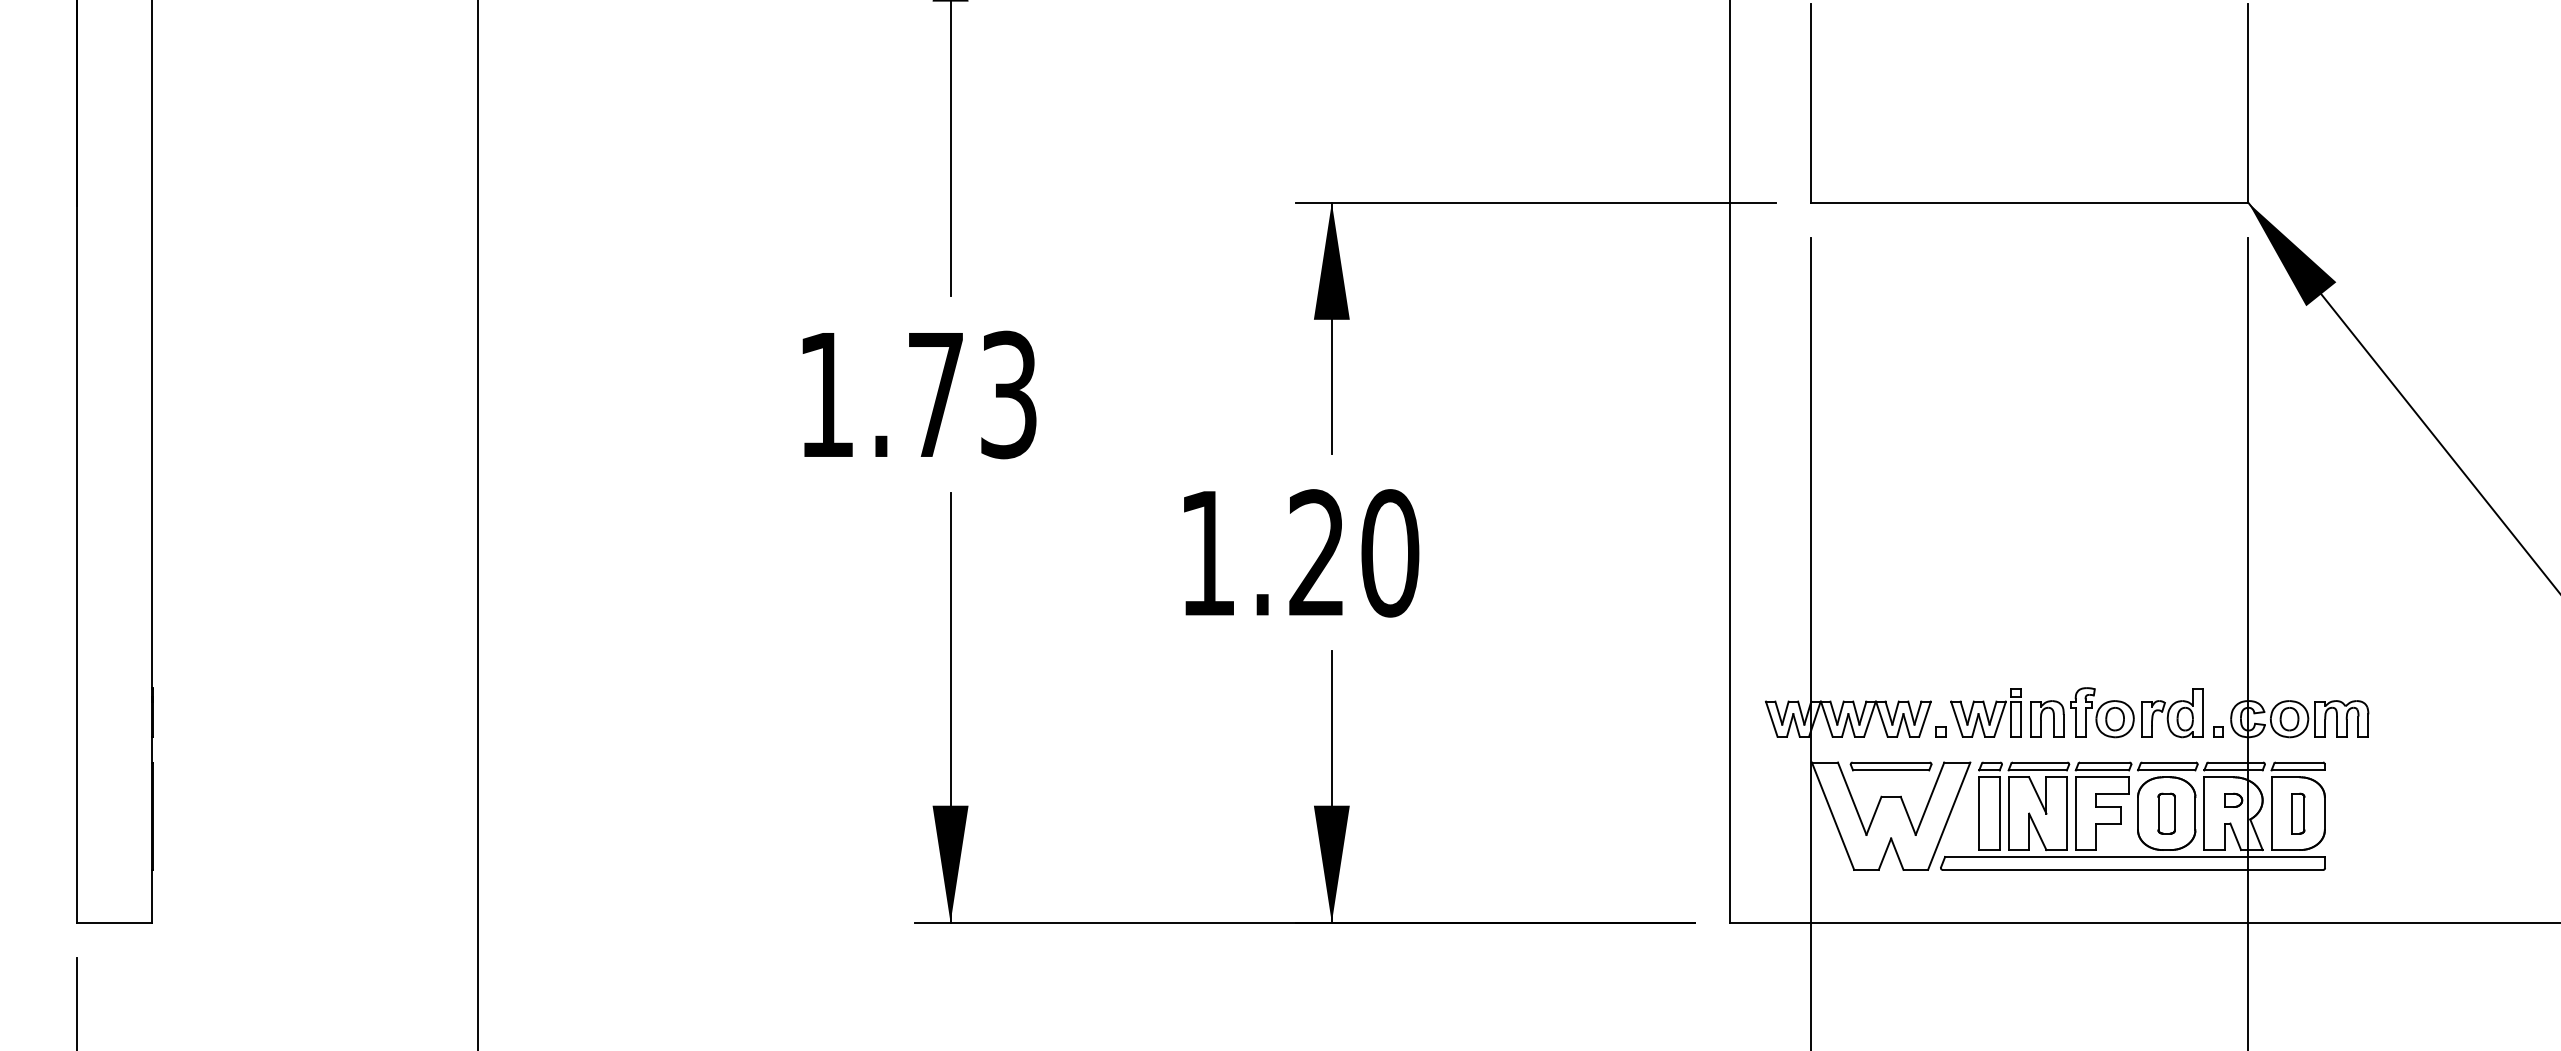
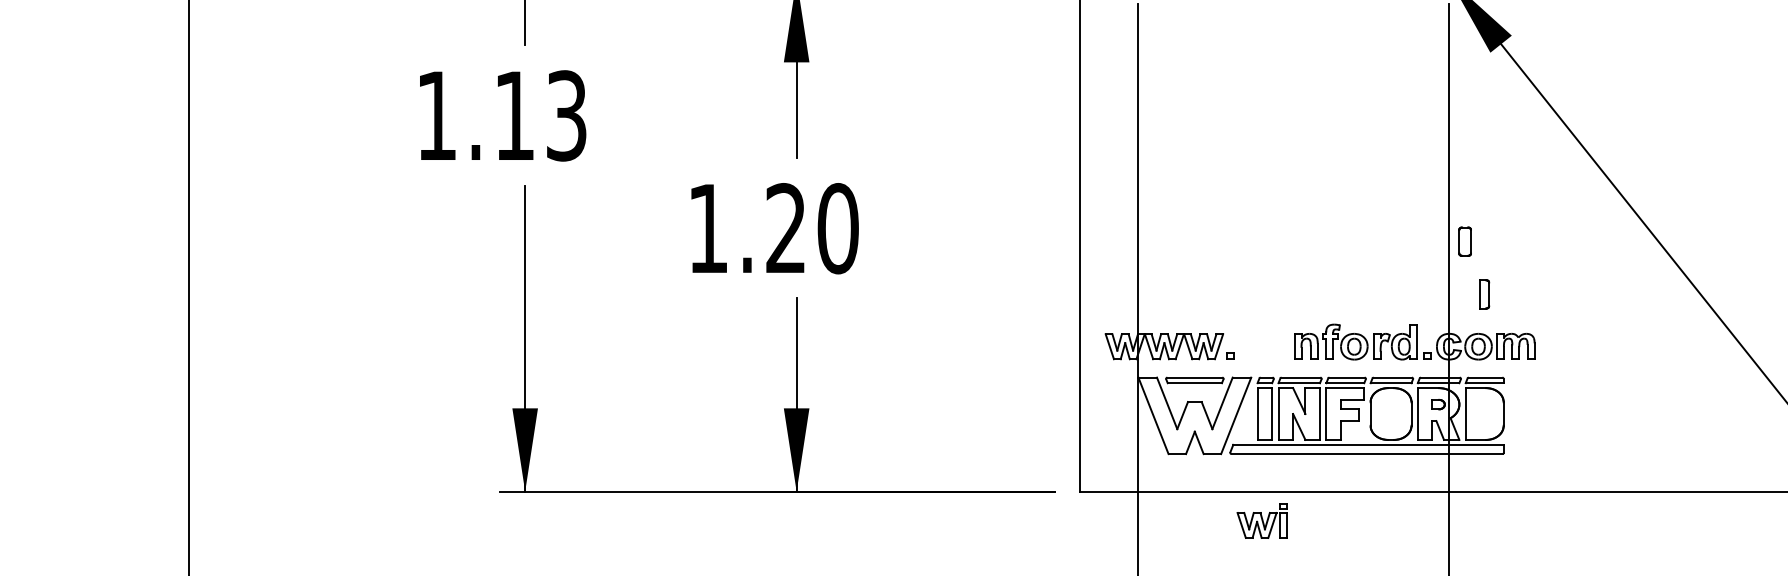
text: (935, 394) -> (514, 115), 1.73 -> 1.13
part: (1985, 712) -> (1262, 520), moved
part: (2166, 813) -> (1464, 241), moved
part: (2298, 813) -> (1484, 294), moved

